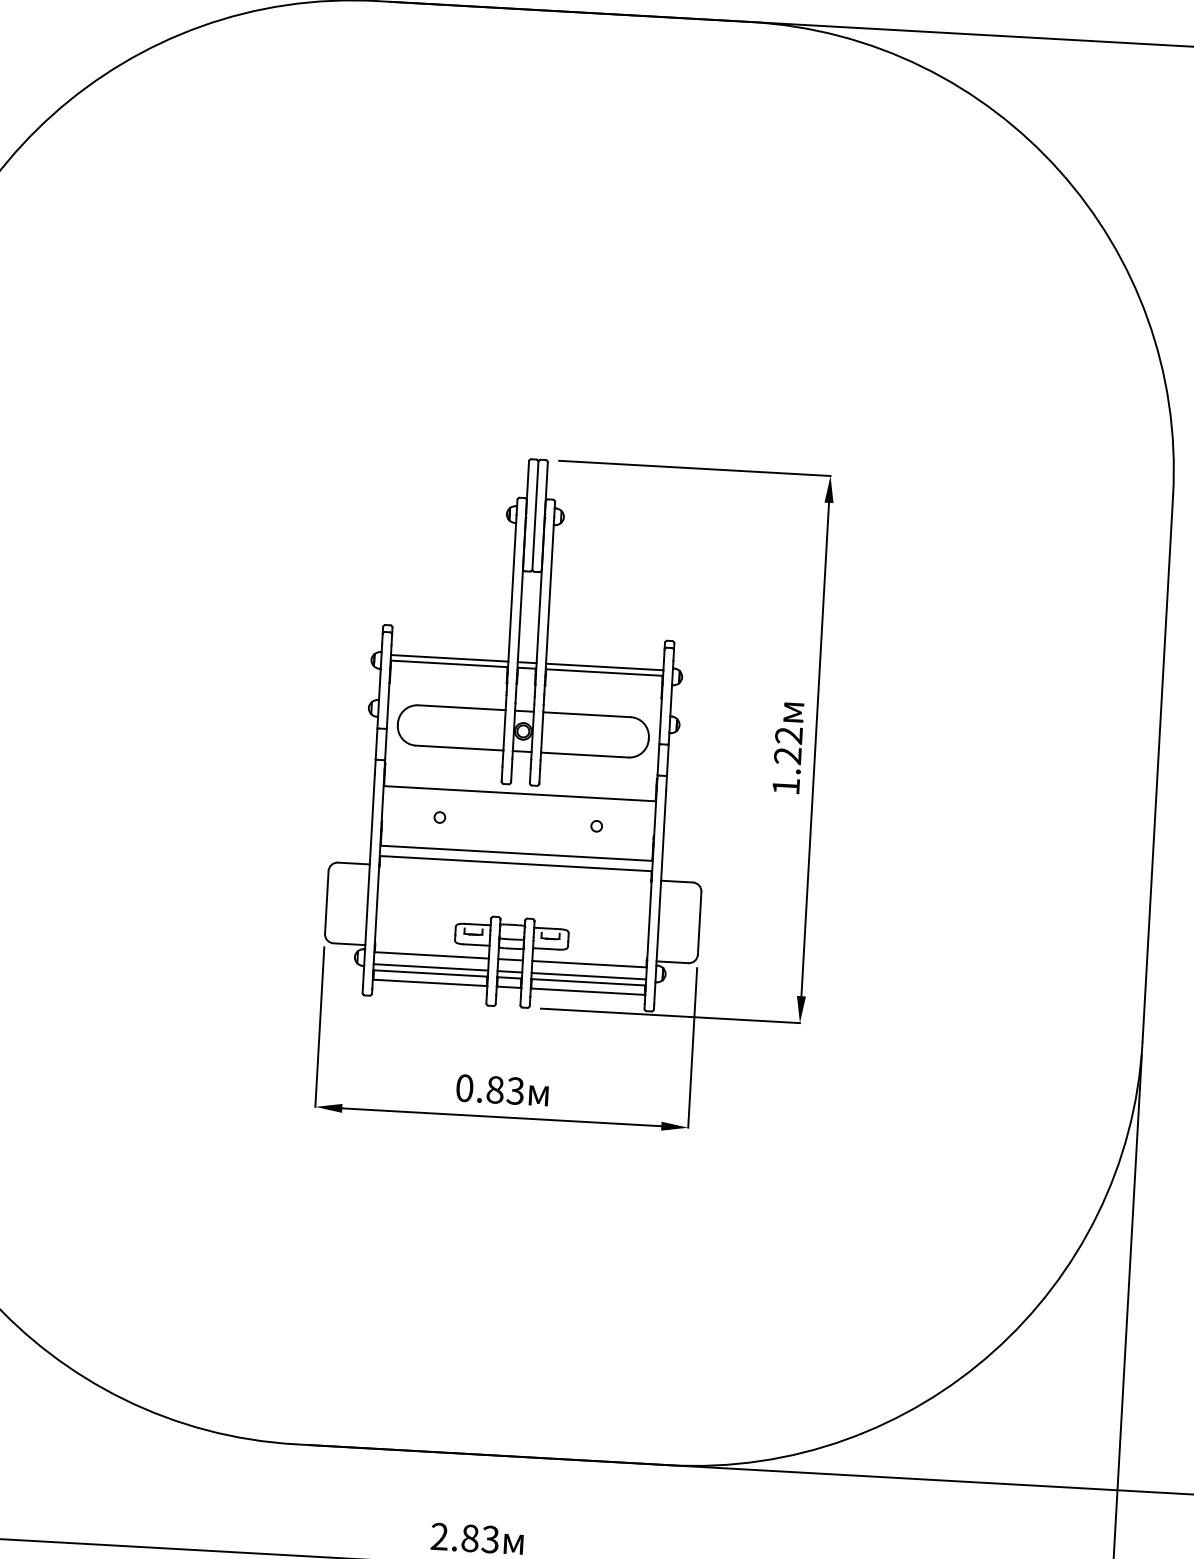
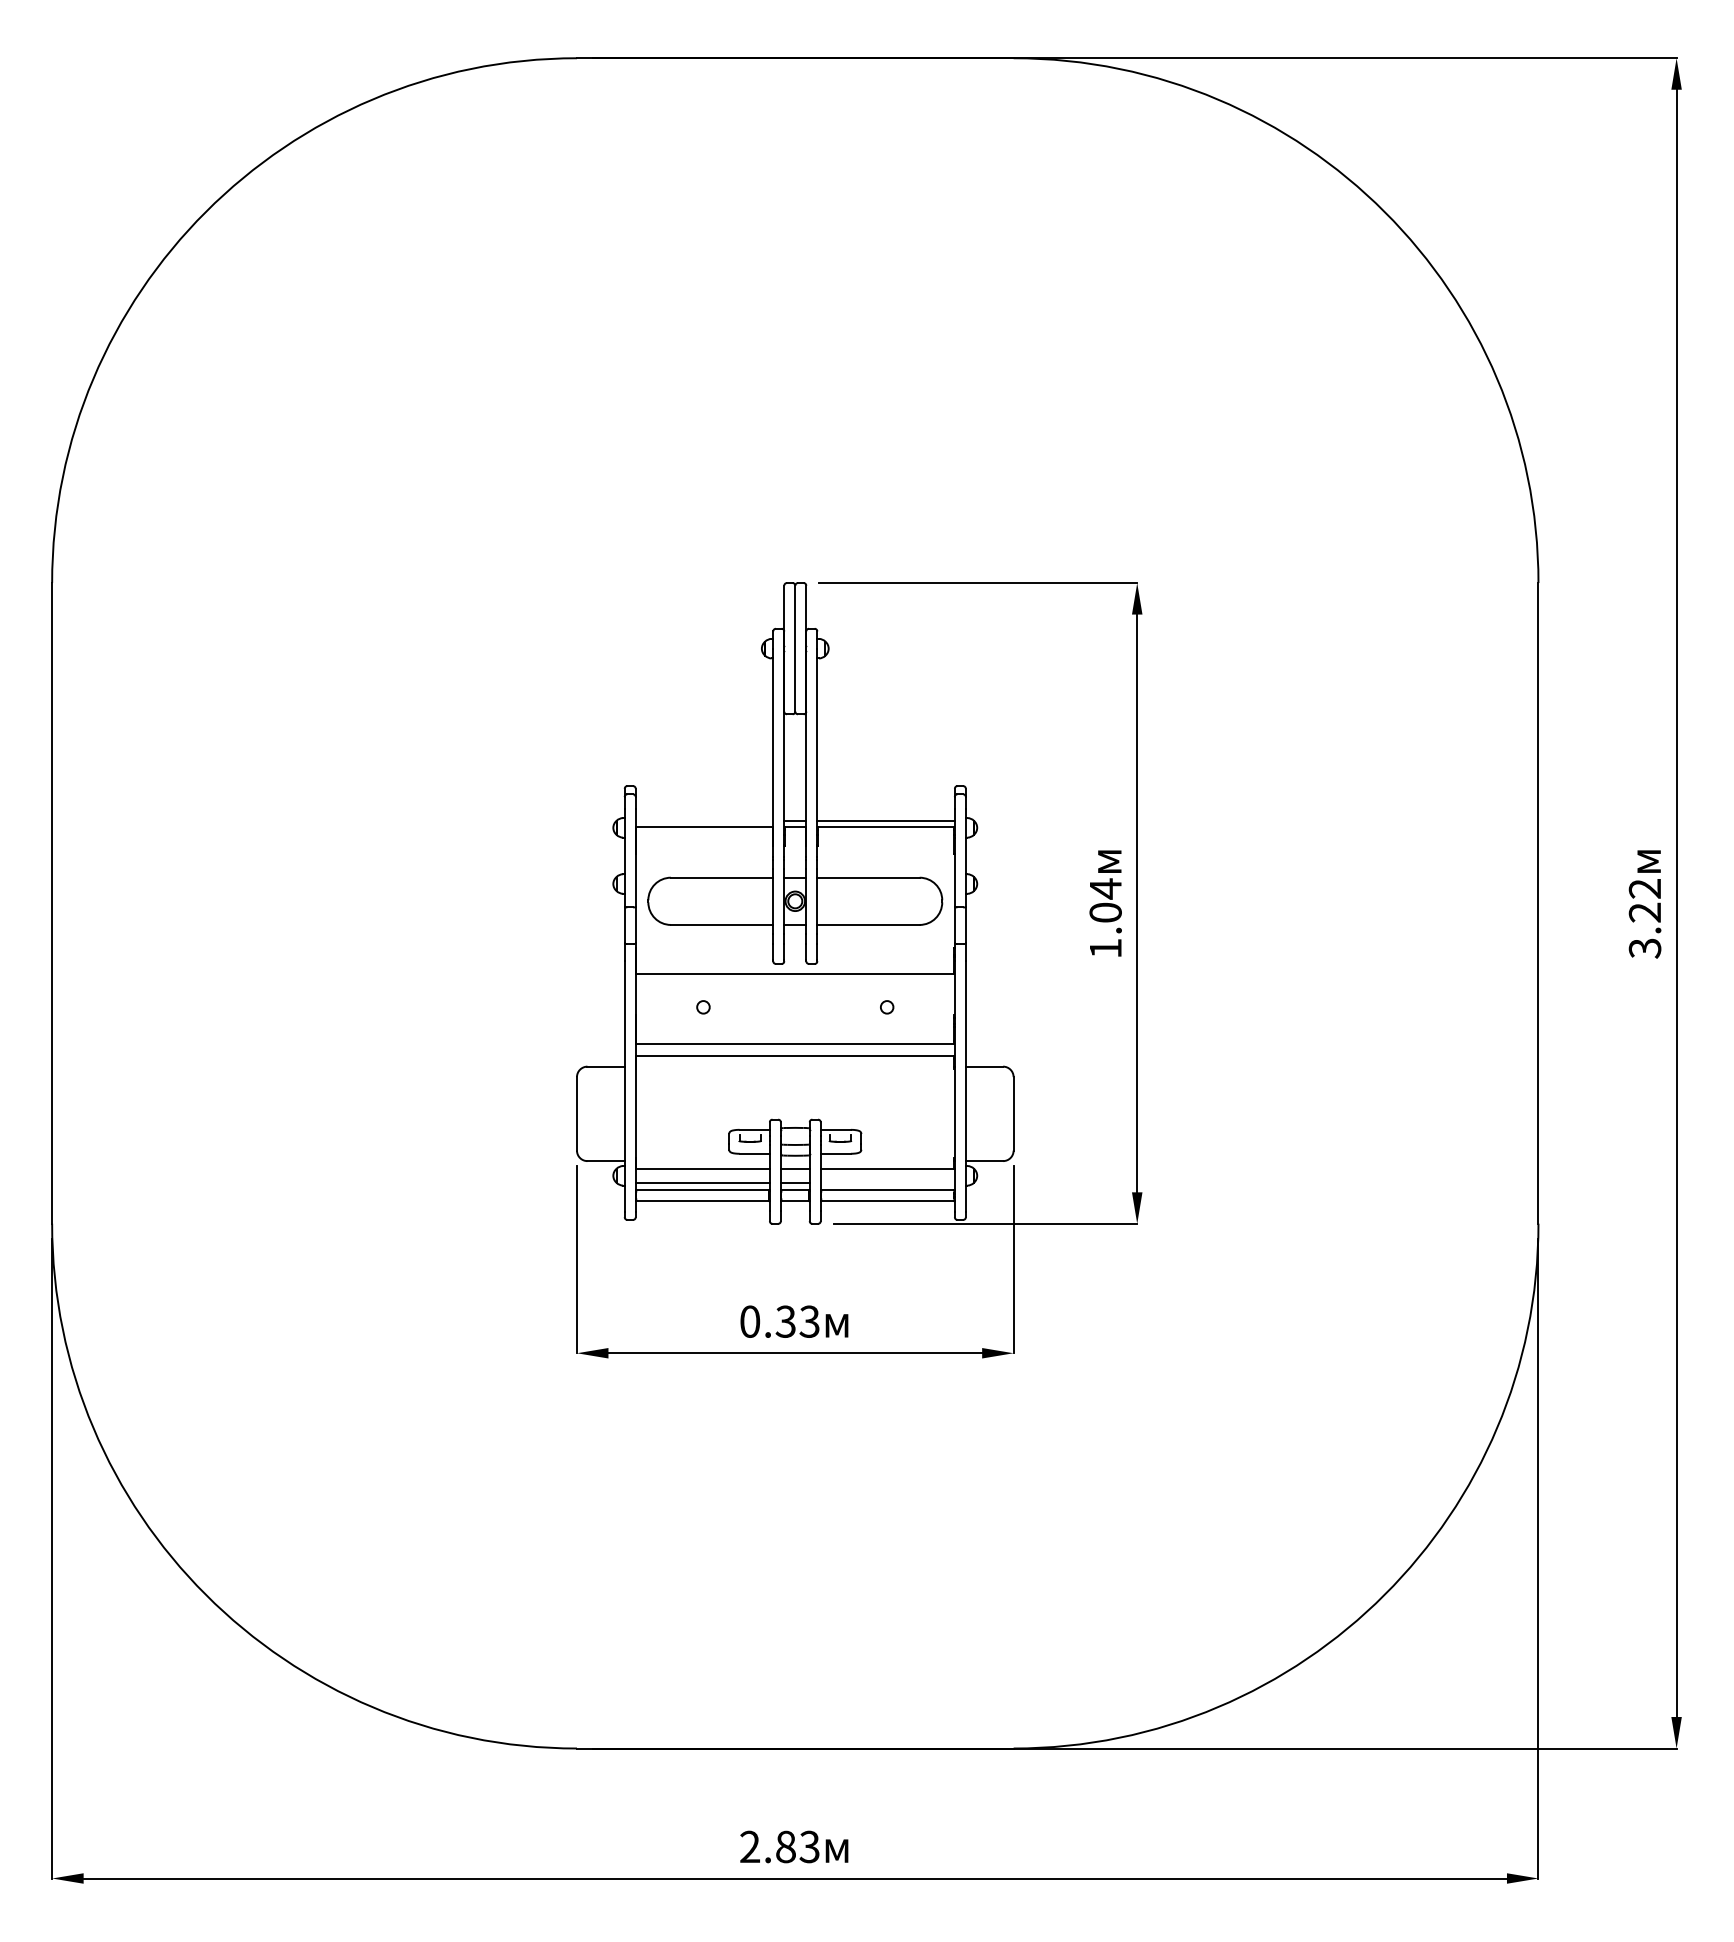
line: (449, 658) -> (704, 820), removed
text: (788, 745) -> (1105, 900), 1.22 -> 1.04
line: (588, 975) -> (887, 1182), removed
text: (494, 1089) -> (785, 1321), 0.83 -> 0.33

